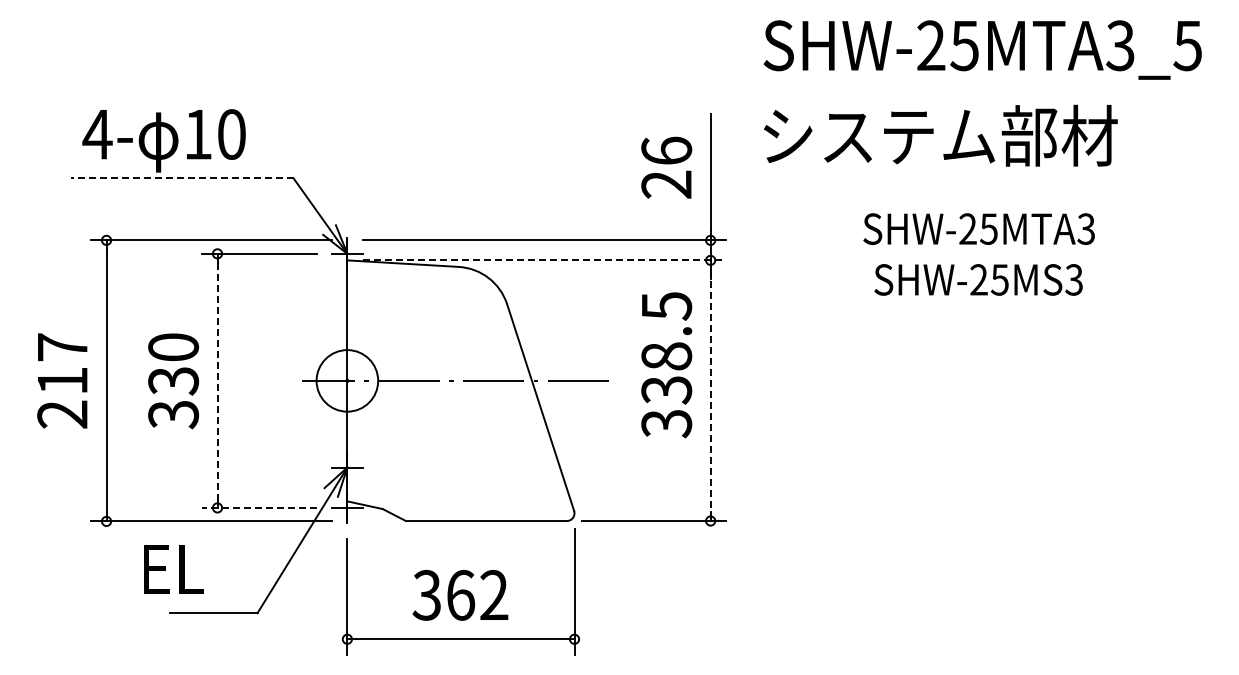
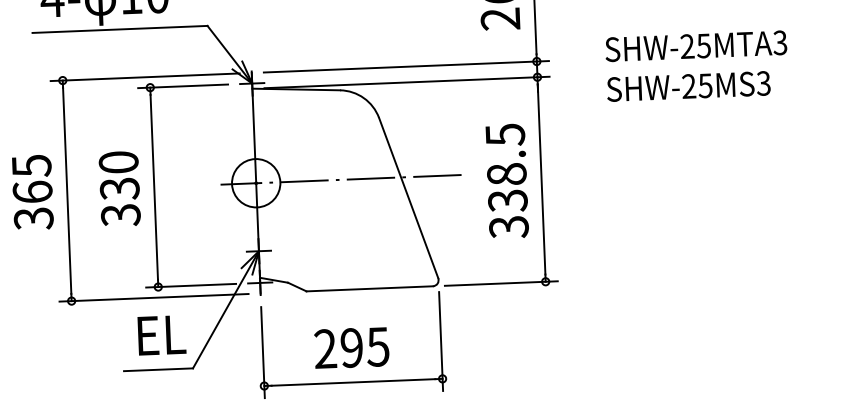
line: (181, 178) -> (119, 29), dashed -> solid
text: (978, 228) -> (695, 45), moved
line: (544, 260) -> (407, 82), dashed -> solid
text: (978, 279) -> (688, 86), moved
text: (666, 365) -> (506, 181), moved
line: (217, 380) -> (154, 187), dashed -> solid
text: (62, 381) -> (32, 192), 217 -> 365
line: (710, 391) -> (541, 180), dashed -> solid
line: (258, 507) -> (190, 285), dashed -> solid
text: (173, 569) -> (161, 335), moved
text: (460, 594) -> (351, 347), 362 -> 295

